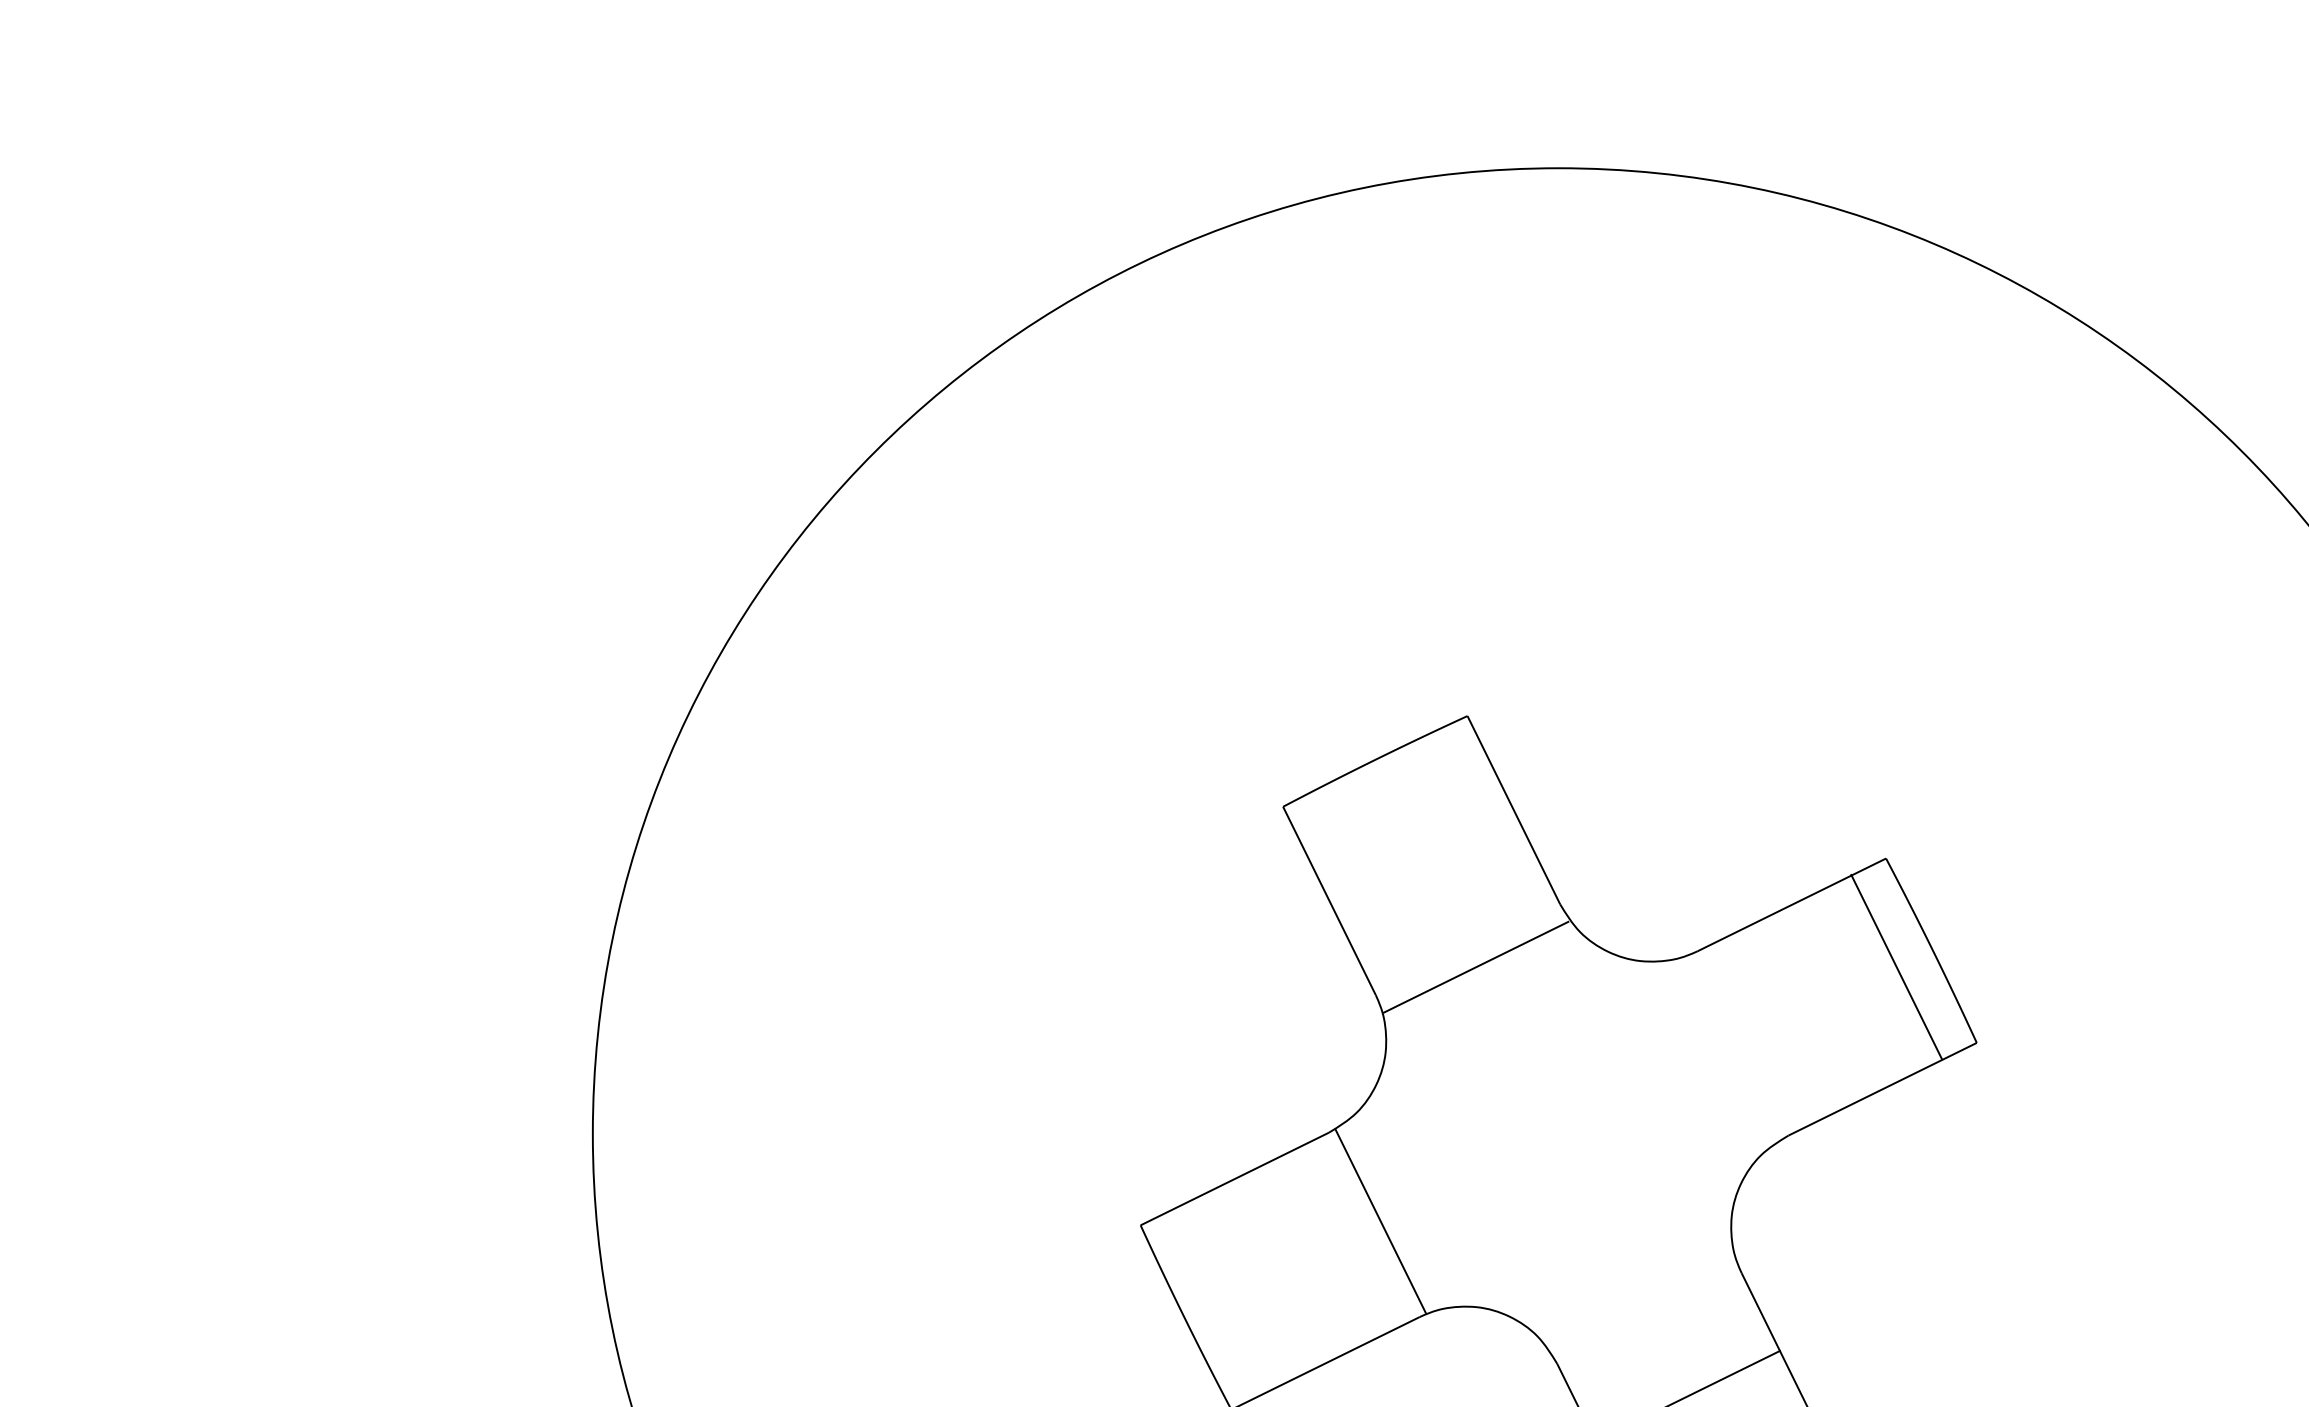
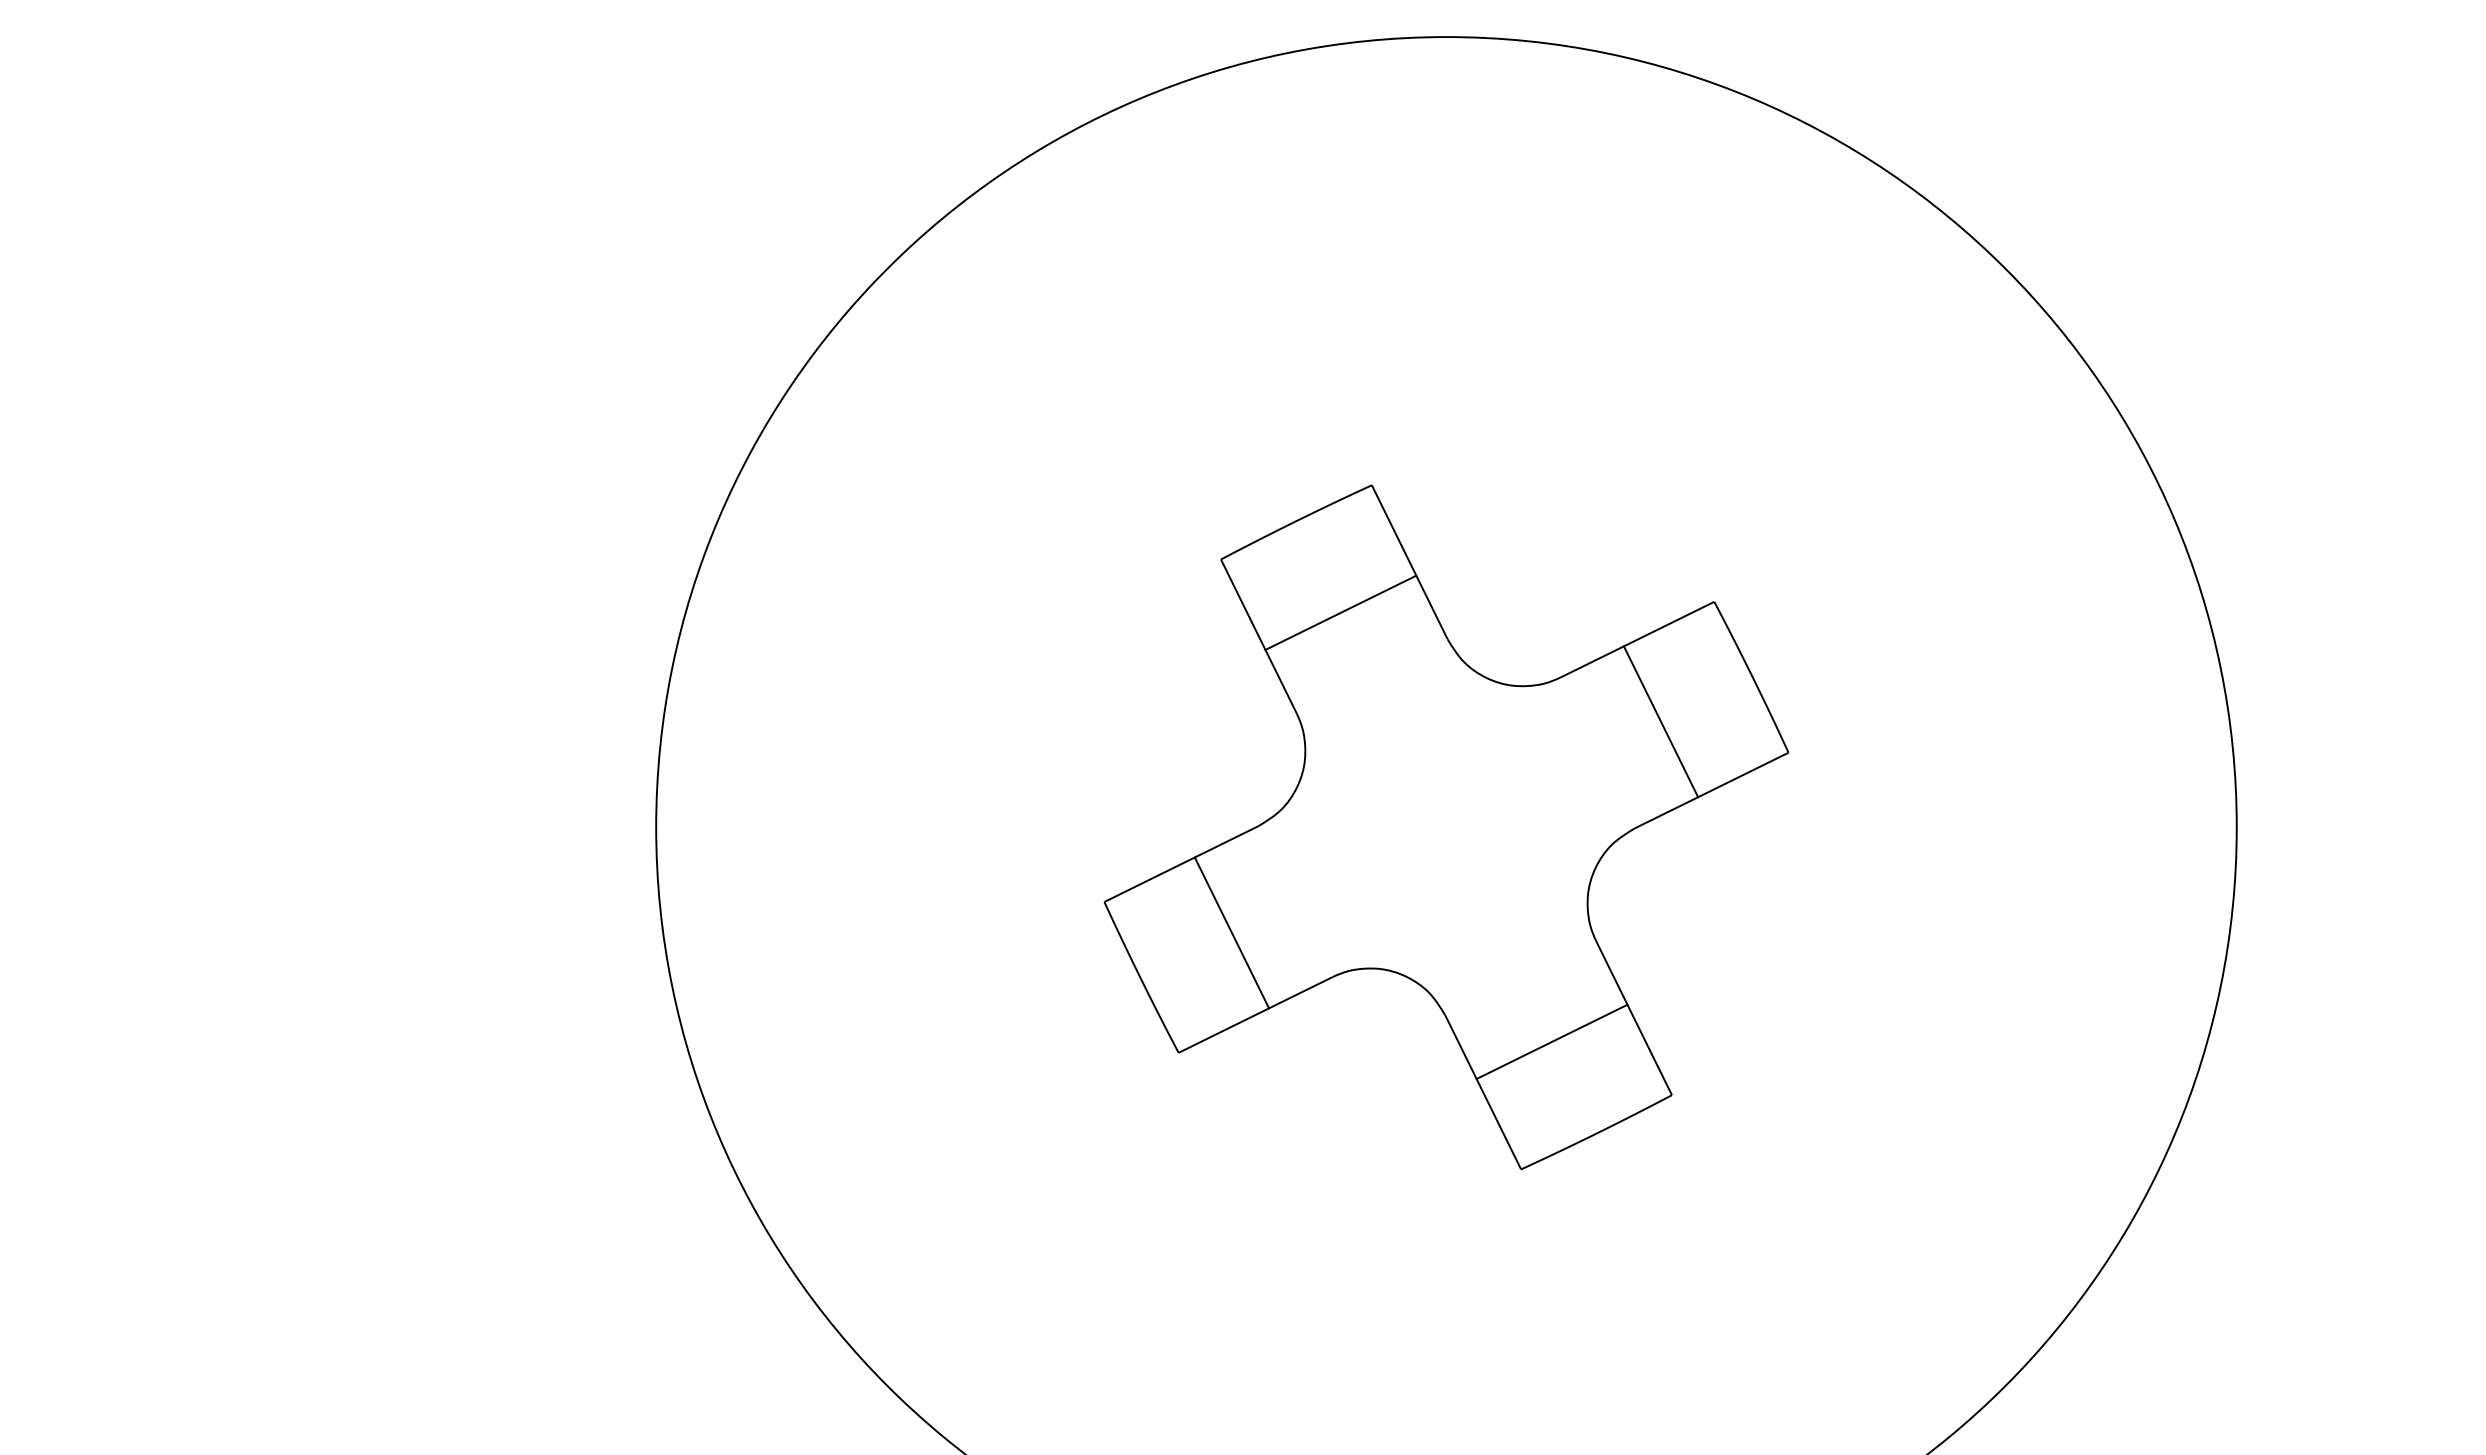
line: (1475, 966) -> (1340, 612), moved
line: (1896, 966) -> (1660, 721), moved
line: (1380, 1221) -> (1231, 932), moved

